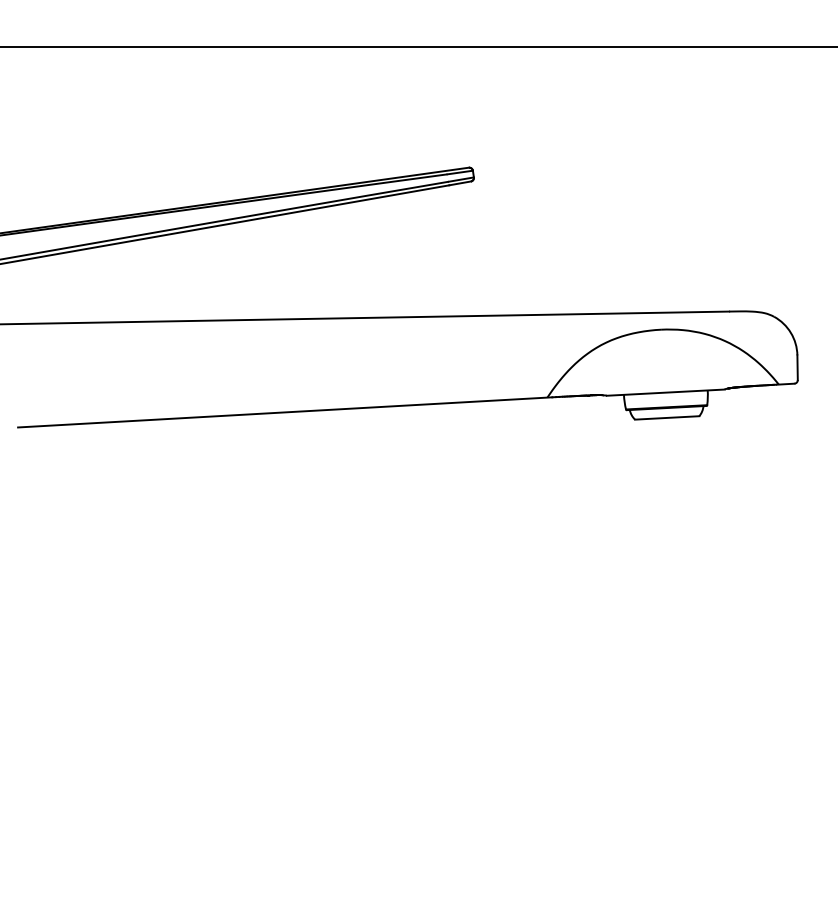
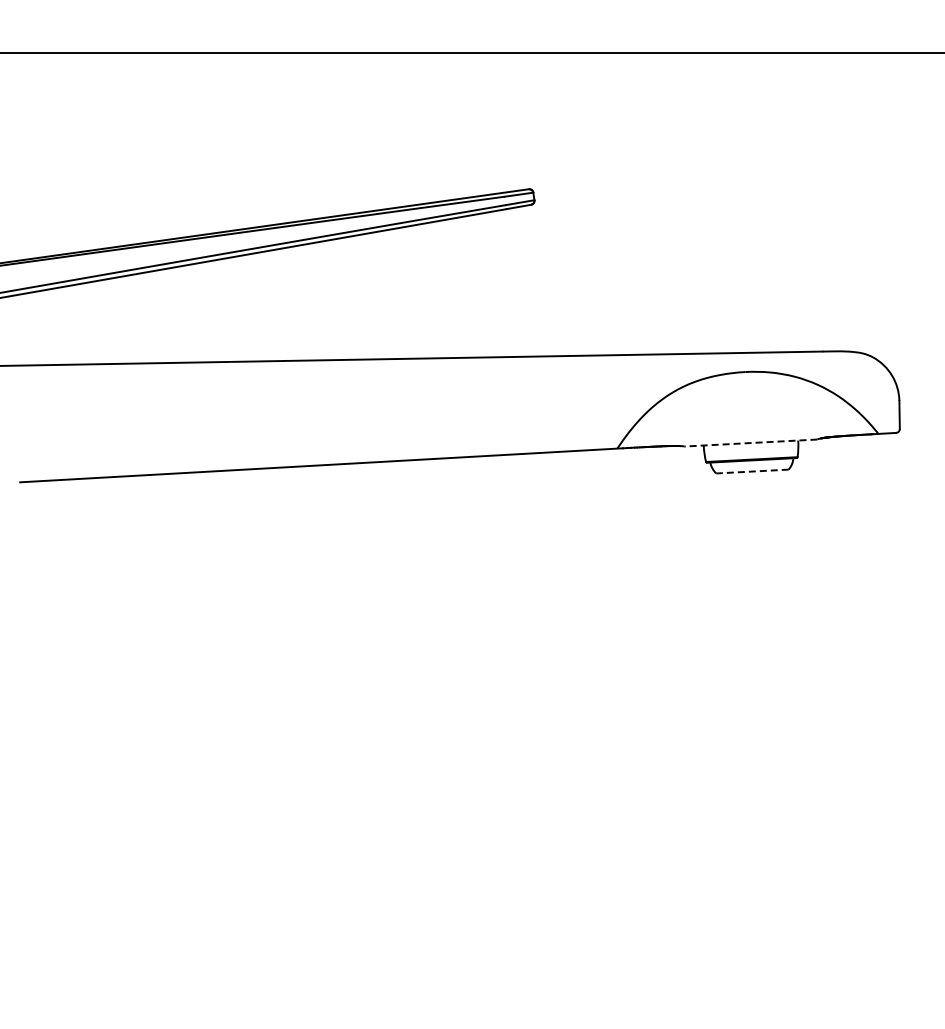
line: (666, 393) -> (751, 443), solid -> dashed
line: (667, 417) -> (752, 471), solid -> dashed

